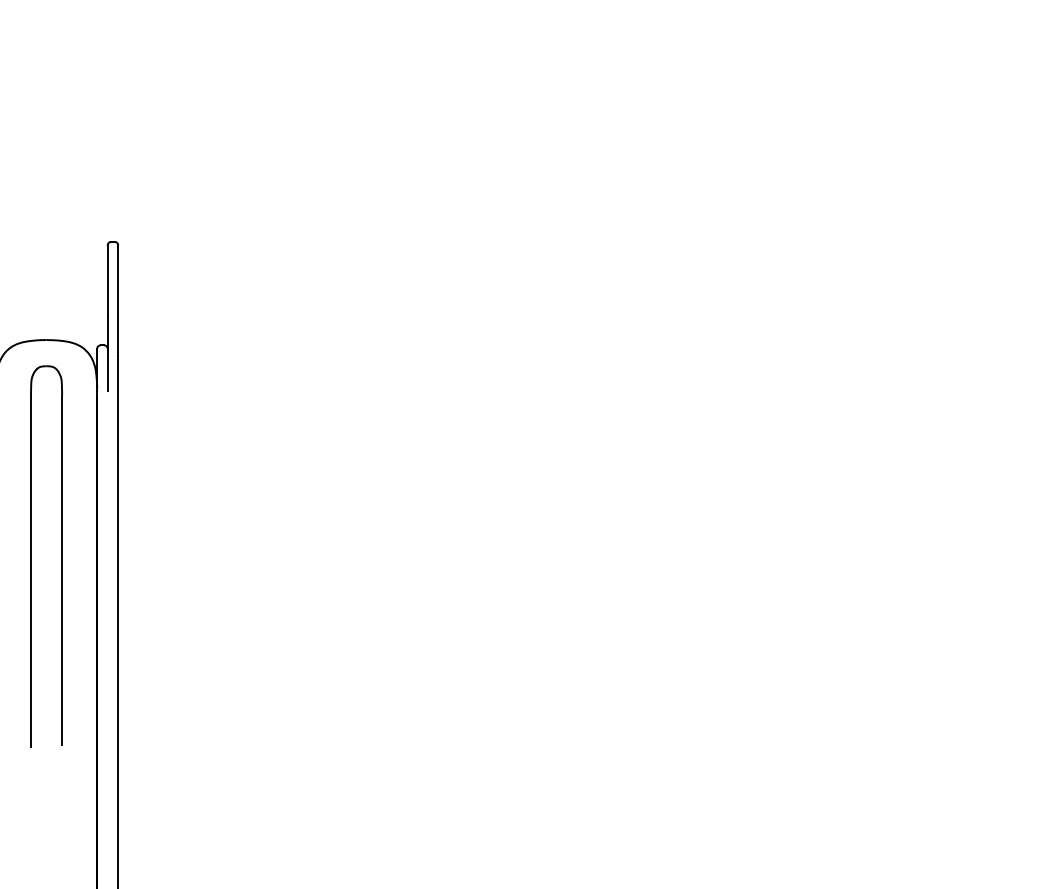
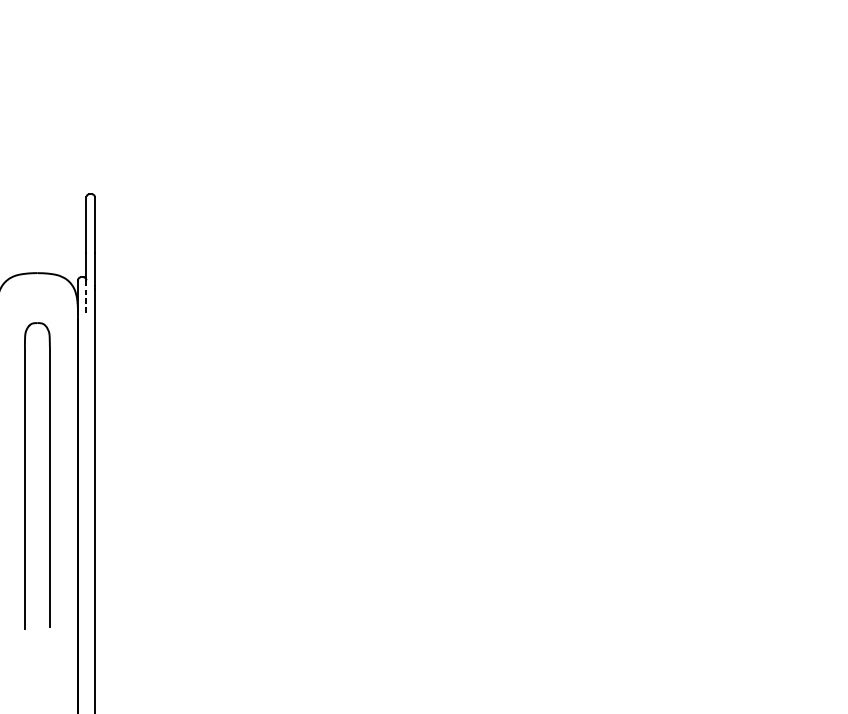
line: (107, 370) -> (86, 297), solid -> dashed
part: (31, 556) -> (25, 475), moved

